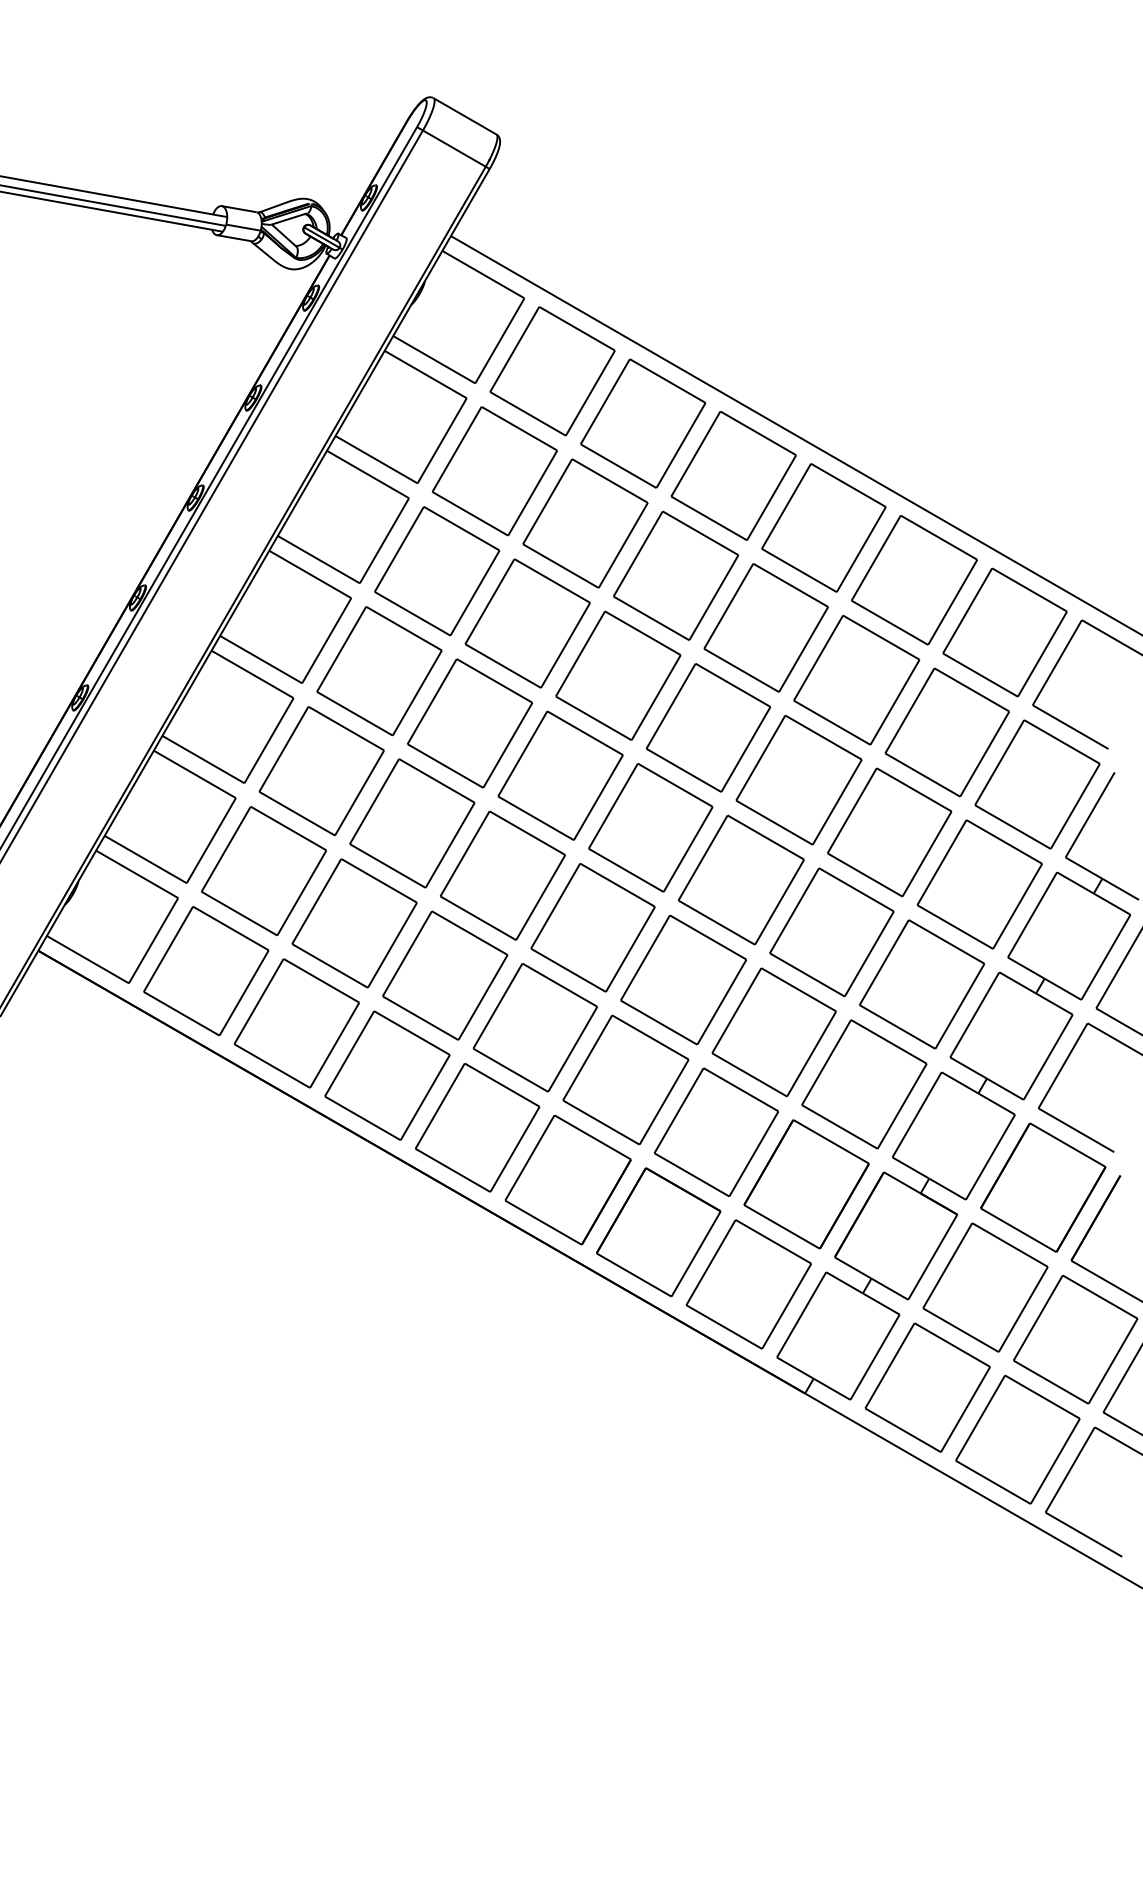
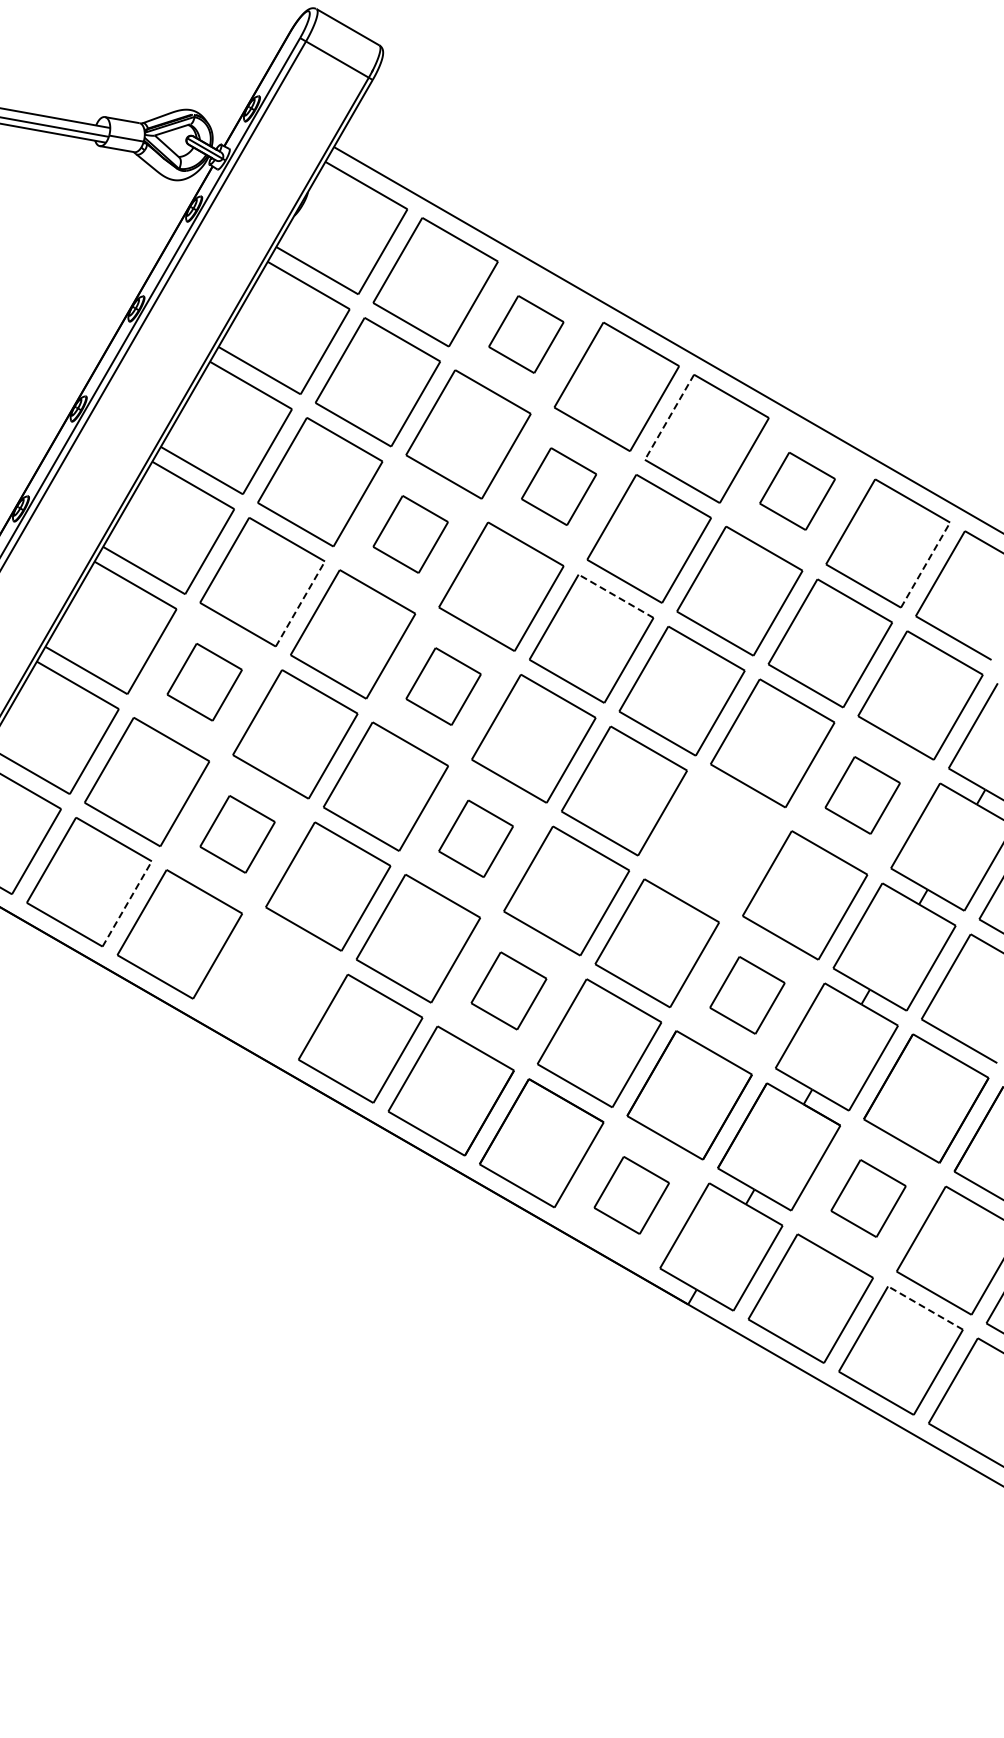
part: (643, 423) -> (526, 334), size x0.6
line: (786, 506) -> (669, 417), solid -> dashed
part: (675, 575) -> (558, 486), size x0.6
part: (914, 580) -> (797, 491), size x0.6
part: (527, 623) -> (410, 534), size x0.6
line: (1042, 653) -> (925, 564), solid -> dashed
line: (732, 685) -> (615, 596), solid -> dashed
line: (417, 692) -> (300, 603), solid -> dashed
part: (321, 771) -> (204, 682), size x0.6
part: (560, 775) -> (443, 686), size x0.6
part: (979, 884) -> (862, 795), size x0.6
part: (354, 923) -> (237, 834), size x0.6
part: (592, 927) -> (475, 838), size x0.6
part: (831, 932) -> (714, 843), removed
line: (244, 992) -> (127, 903), solid -> dashed
part: (387, 1075) -> (270, 986), removed
part: (625, 1079) -> (508, 990), size x0.6
part: (864, 1084) -> (747, 995), size x0.6
part: (748, 1284) -> (631, 1195), size x0.6
part: (985, 1287) -> (868, 1198), size x0.6
line: (1042, 1396) -> (925, 1307), solid -> dashed

